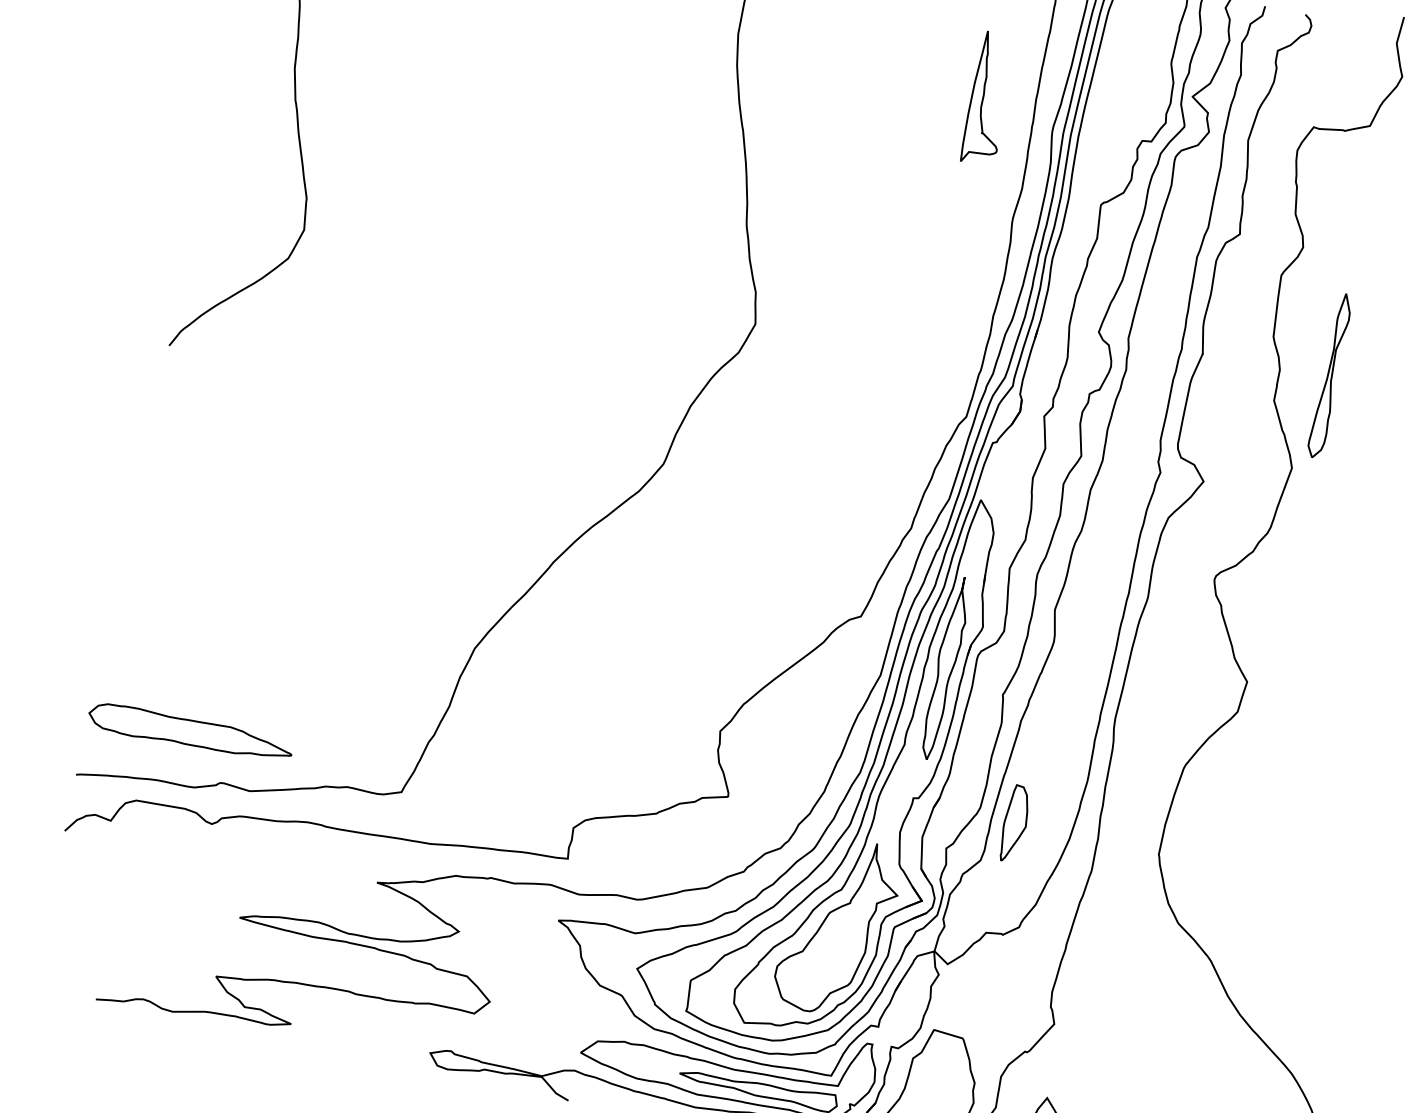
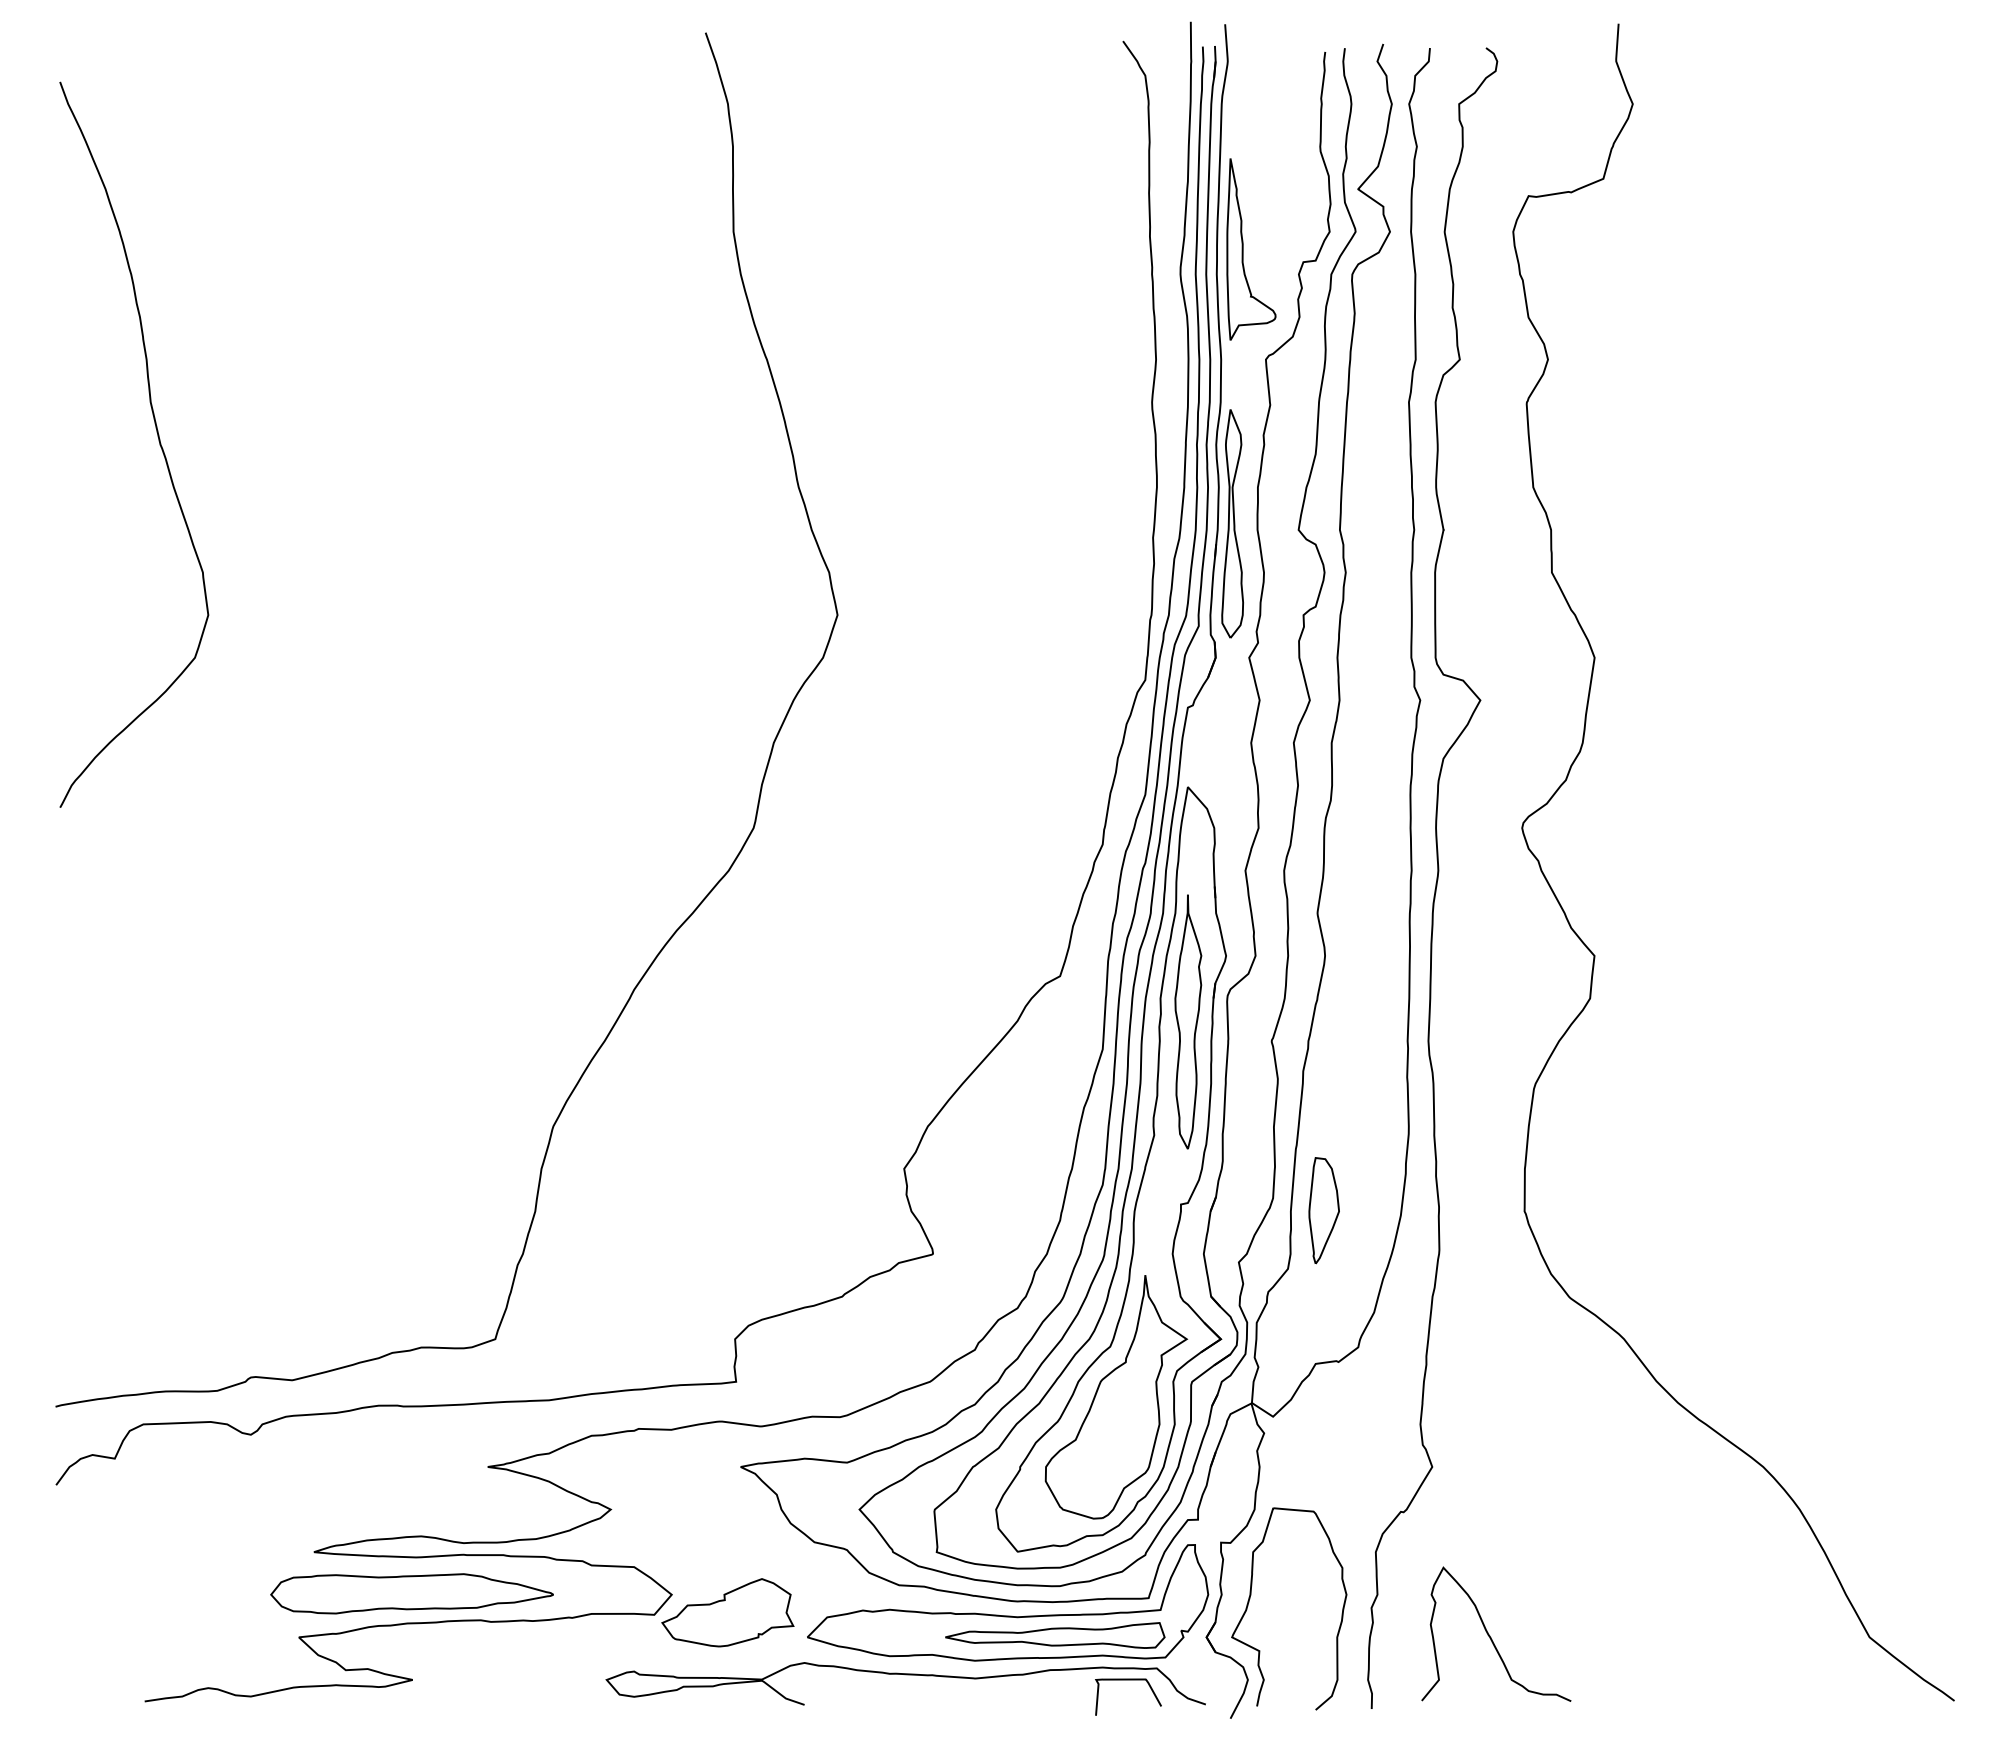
part: (983, 98) -> (1243, 249), moved
part: (1330, 375) -> (1232, 523), moved
part: (190, 733) -> (411, 1593), moved
part: (527, 1022) -> (727, 1612), added

